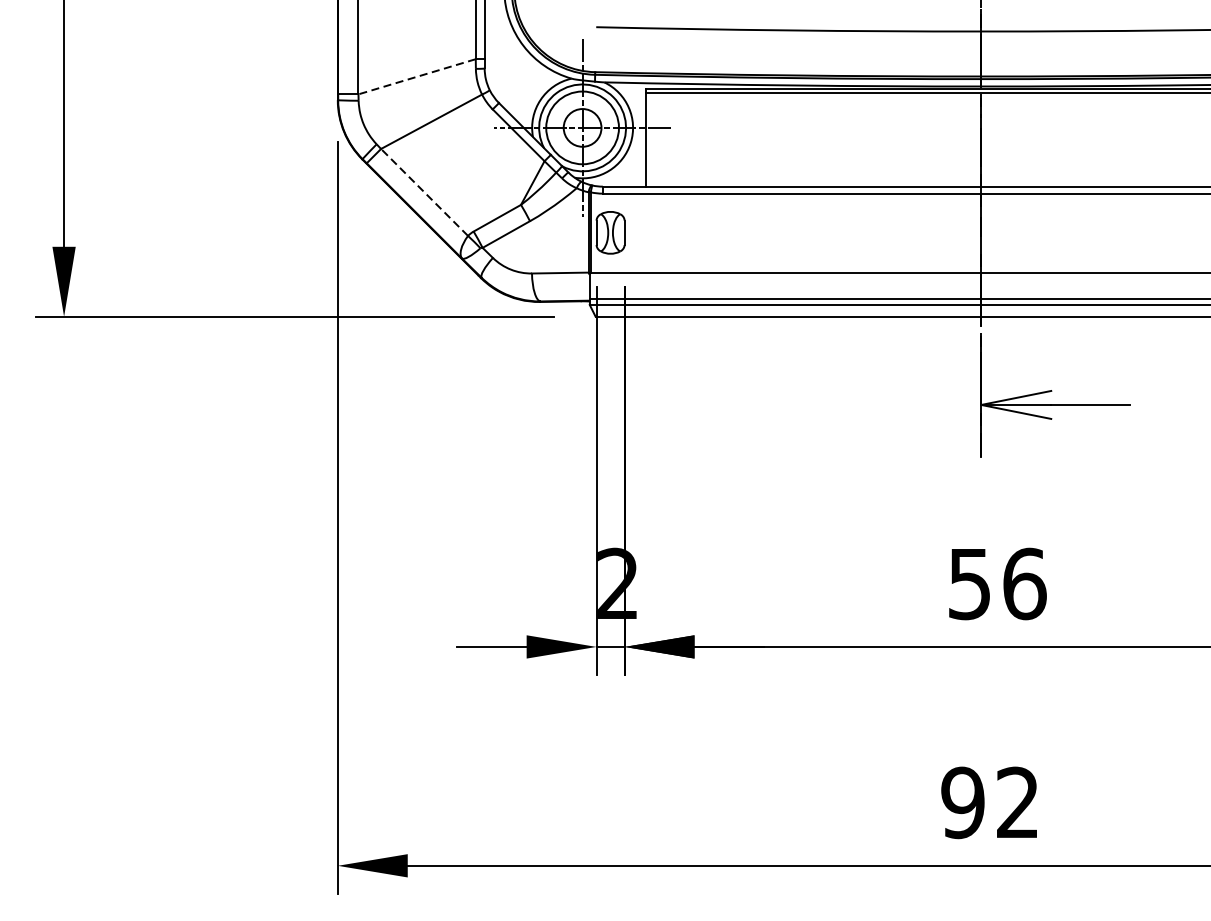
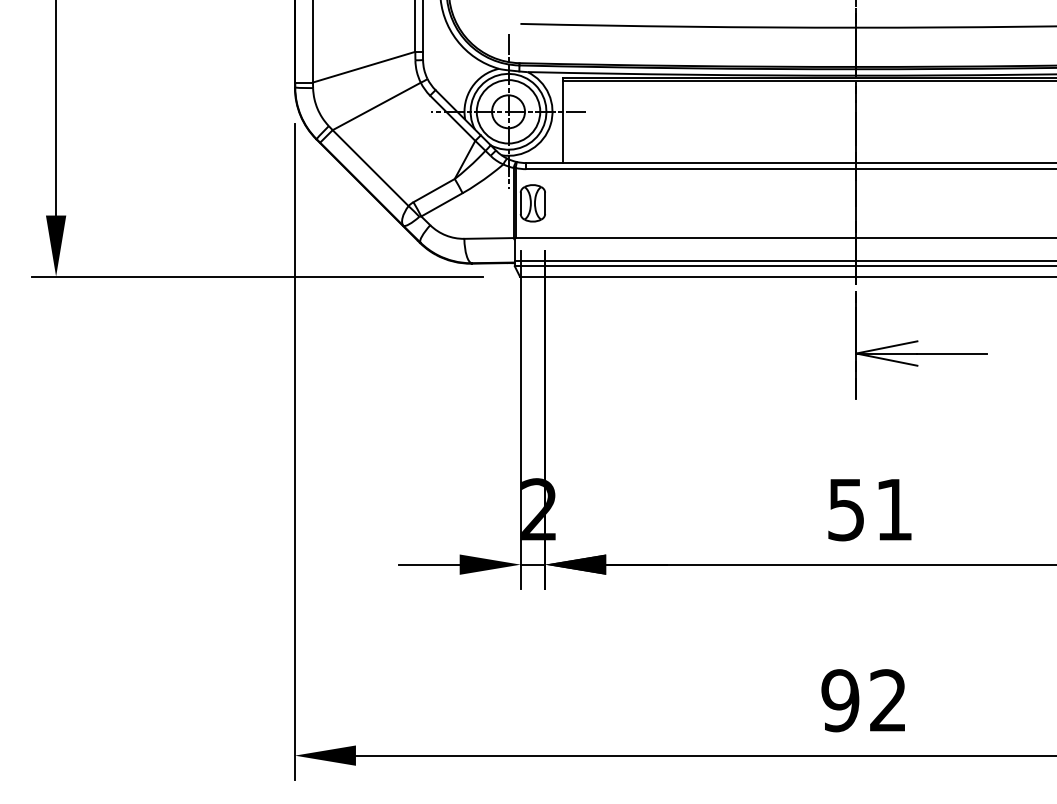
line: (416, 77) -> (363, 67), dashed -> solid
line: (424, 192) -> (370, 168), dashed -> solid
text: (1024, 583) -> (894, 509), 56 -> 51

